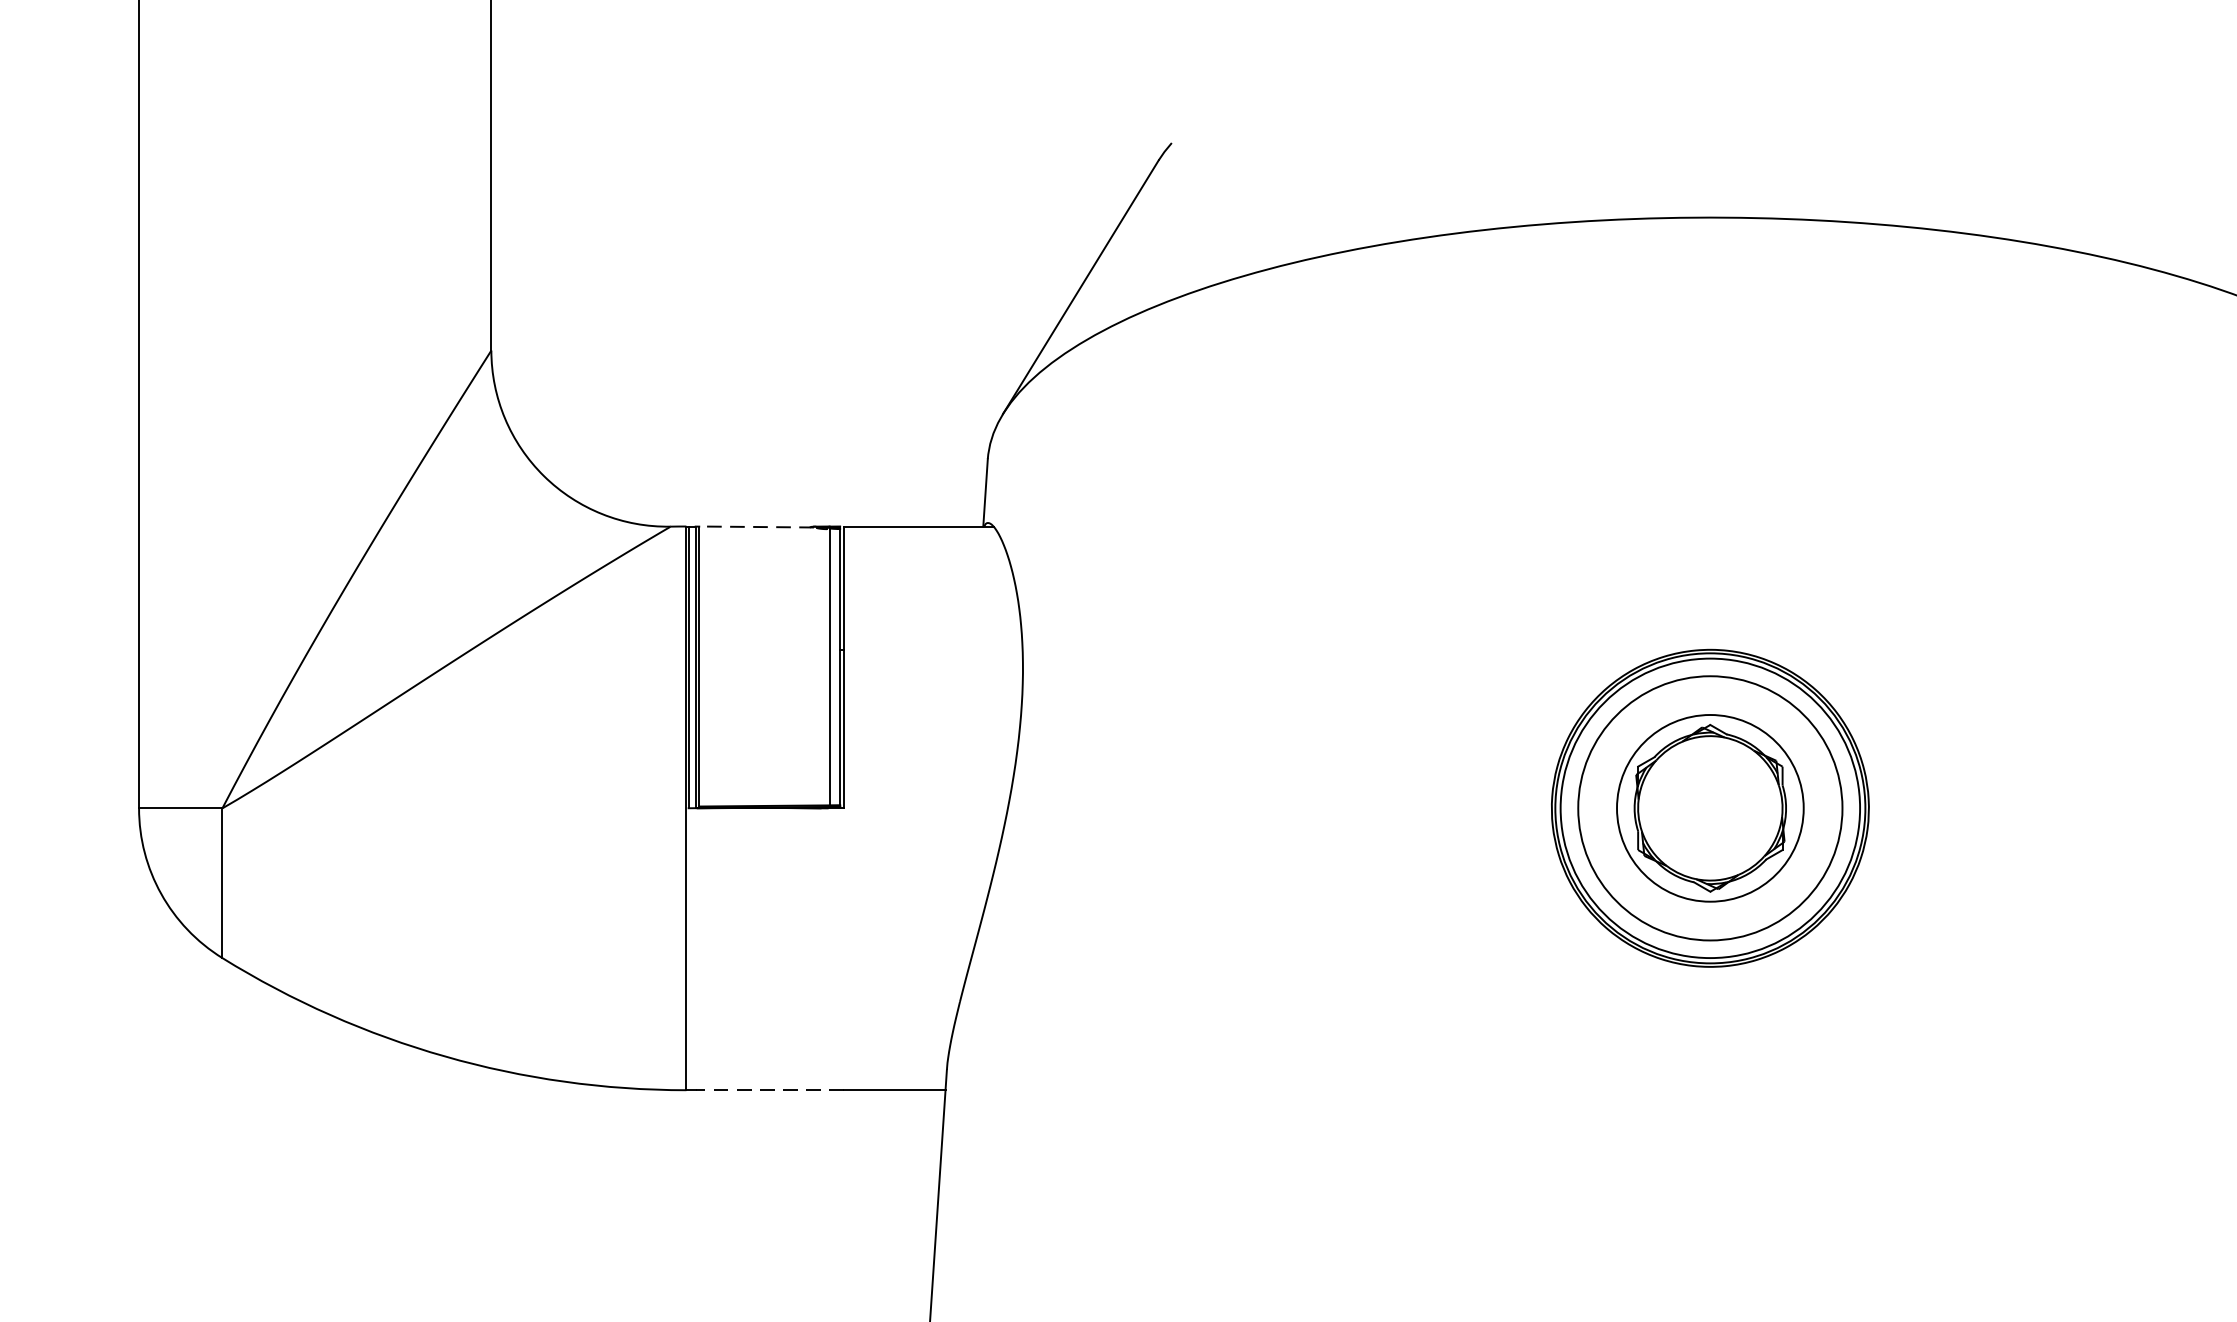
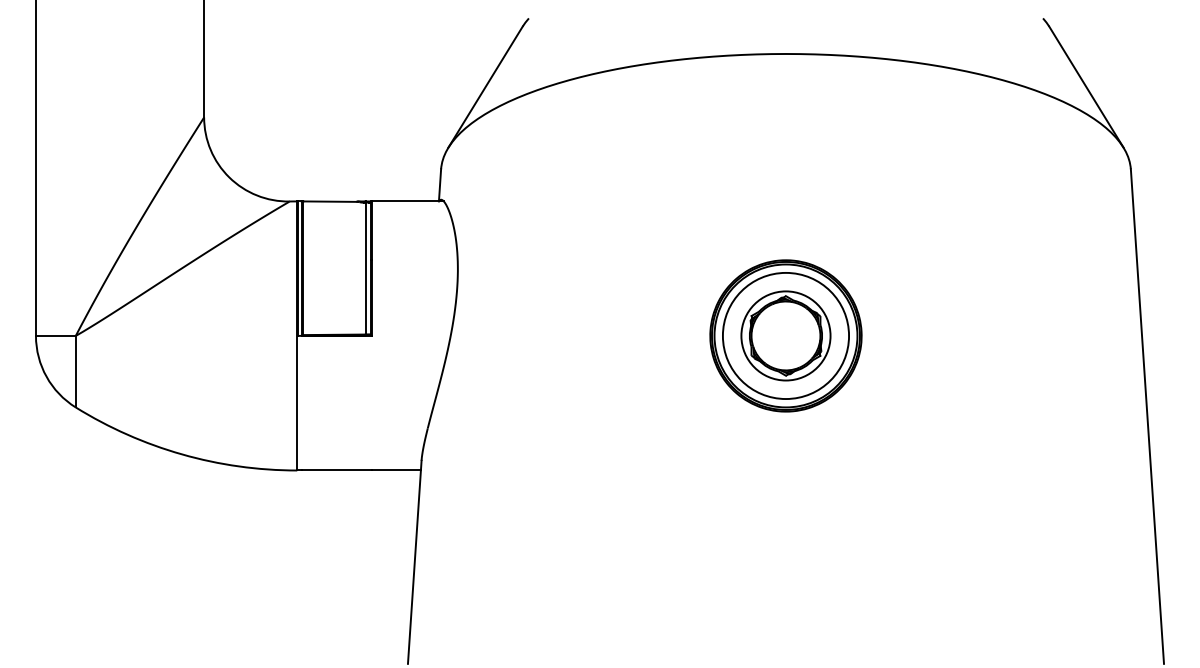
line: (756, 526) -> (330, 201), dashed -> solid
line: (768, 1090) -> (336, 470), dashed -> solid

